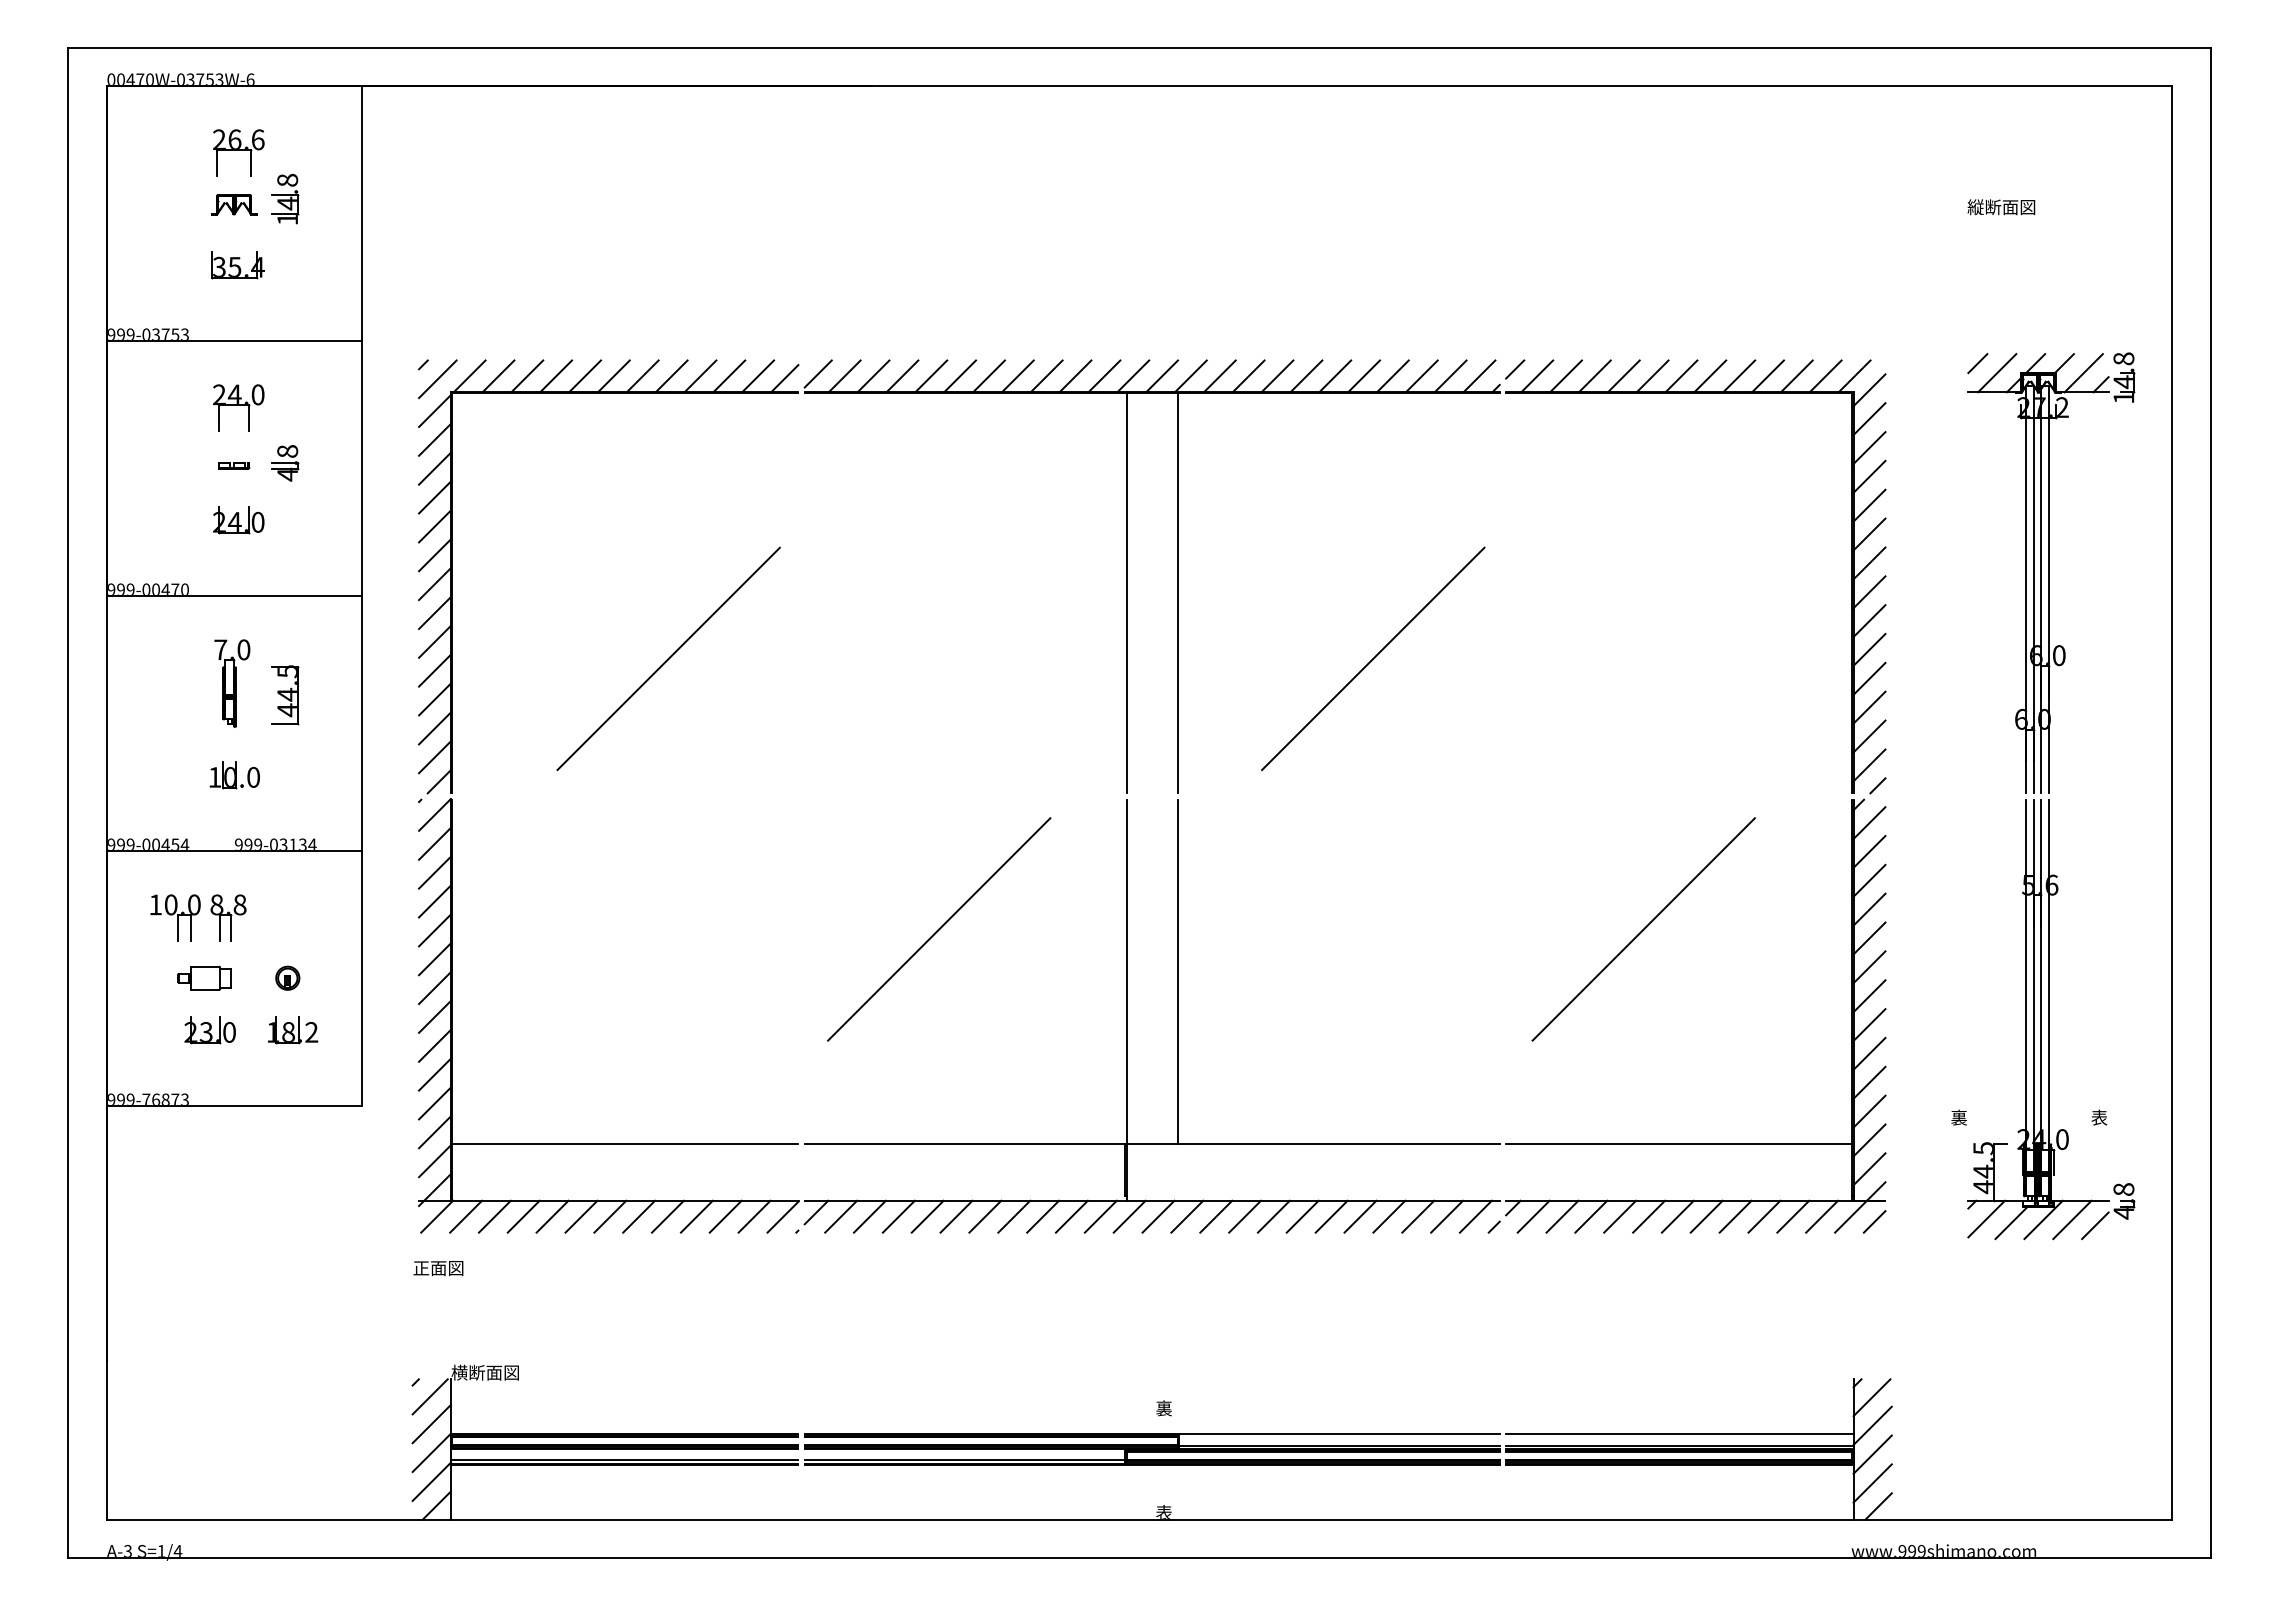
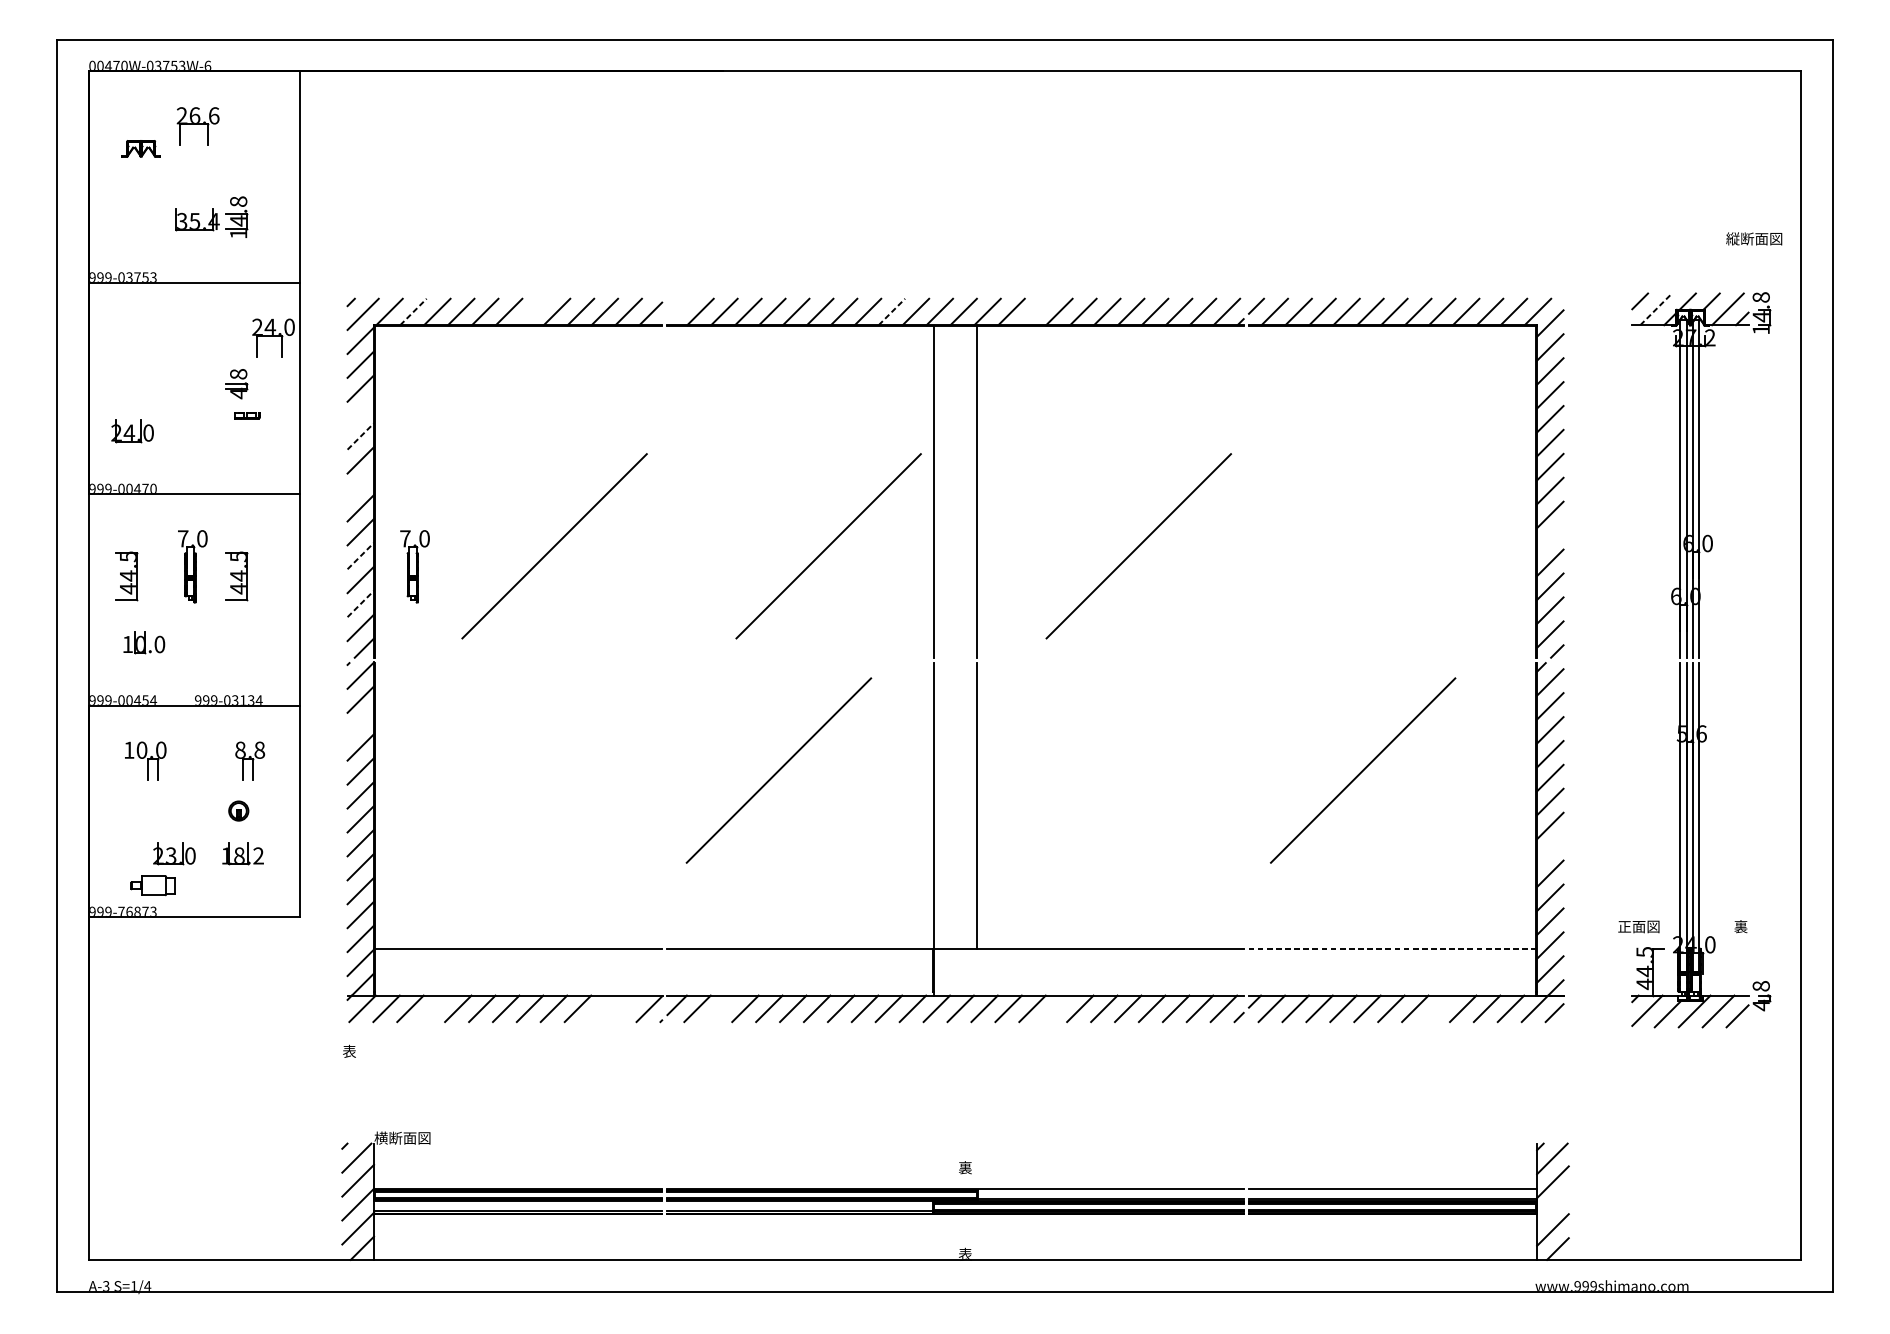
part: (285, 199) -> (236, 217), moved
part: (234, 204) -> (141, 148), moved
text: (2001, 207) -> (1754, 239), moved
line: (1997, 372) -> (1656, 308), solid -> dashed
line: (817, 373) -> (677, 309), removed
line: (498, 376) -> (413, 312), solid -> dashed
line: (642, 376) -> (532, 312), removed
line: (1075, 376) -> (891, 312), solid -> dashed
line: (1248, 376) -> (1035, 312), removed
part: (238, 407) -> (273, 337), moved
part: (234, 465) -> (247, 415), moved
line: (434, 497) -> (360, 412), removed
part: (238, 520) -> (132, 431), moved
line: (434, 526) -> (360, 436), solid -> dashed
line: (434, 584) -> (360, 484), removed
line: (1869, 649) -> (1550, 538), removed
line: (999, 658) -> (828, 545), added
line: (434, 670) -> (360, 555), solid -> dashed
part: (500, 683) -> (415, 566), added
part: (152, 695) -> (126, 576), added
line: (434, 728) -> (360, 603), solid -> dashed
part: (234, 775) -> (143, 642), moved
line: (434, 872) -> (360, 723), removed
part: (228, 917) -> (250, 760), moved
part: (204, 977) -> (153, 885), moved
line: (1869, 1025) -> (1550, 850), removed
text: (1976, 1117) -> (1639, 926), 裏 -> 正面図
text: (2099, 1118) -> (1741, 927), 表 -> 裏
line: (1679, 1144) -> (1392, 948), solid -> dashed
line: (523, 1216) -> (434, 1008), removed
line: (725, 1216) -> (601, 1008), removed
line: (754, 1216) -> (625, 1008), removed
line: (869, 1216) -> (721, 1008), removed
line: (1273, 1216) -> (1056, 1008), removed
line: (1735, 1216) -> (1439, 1008), removed
text: (438, 1268) -> (363, 1051), 正面図 -> 表
line: (1872, 1454) -> (1552, 1205), removed

